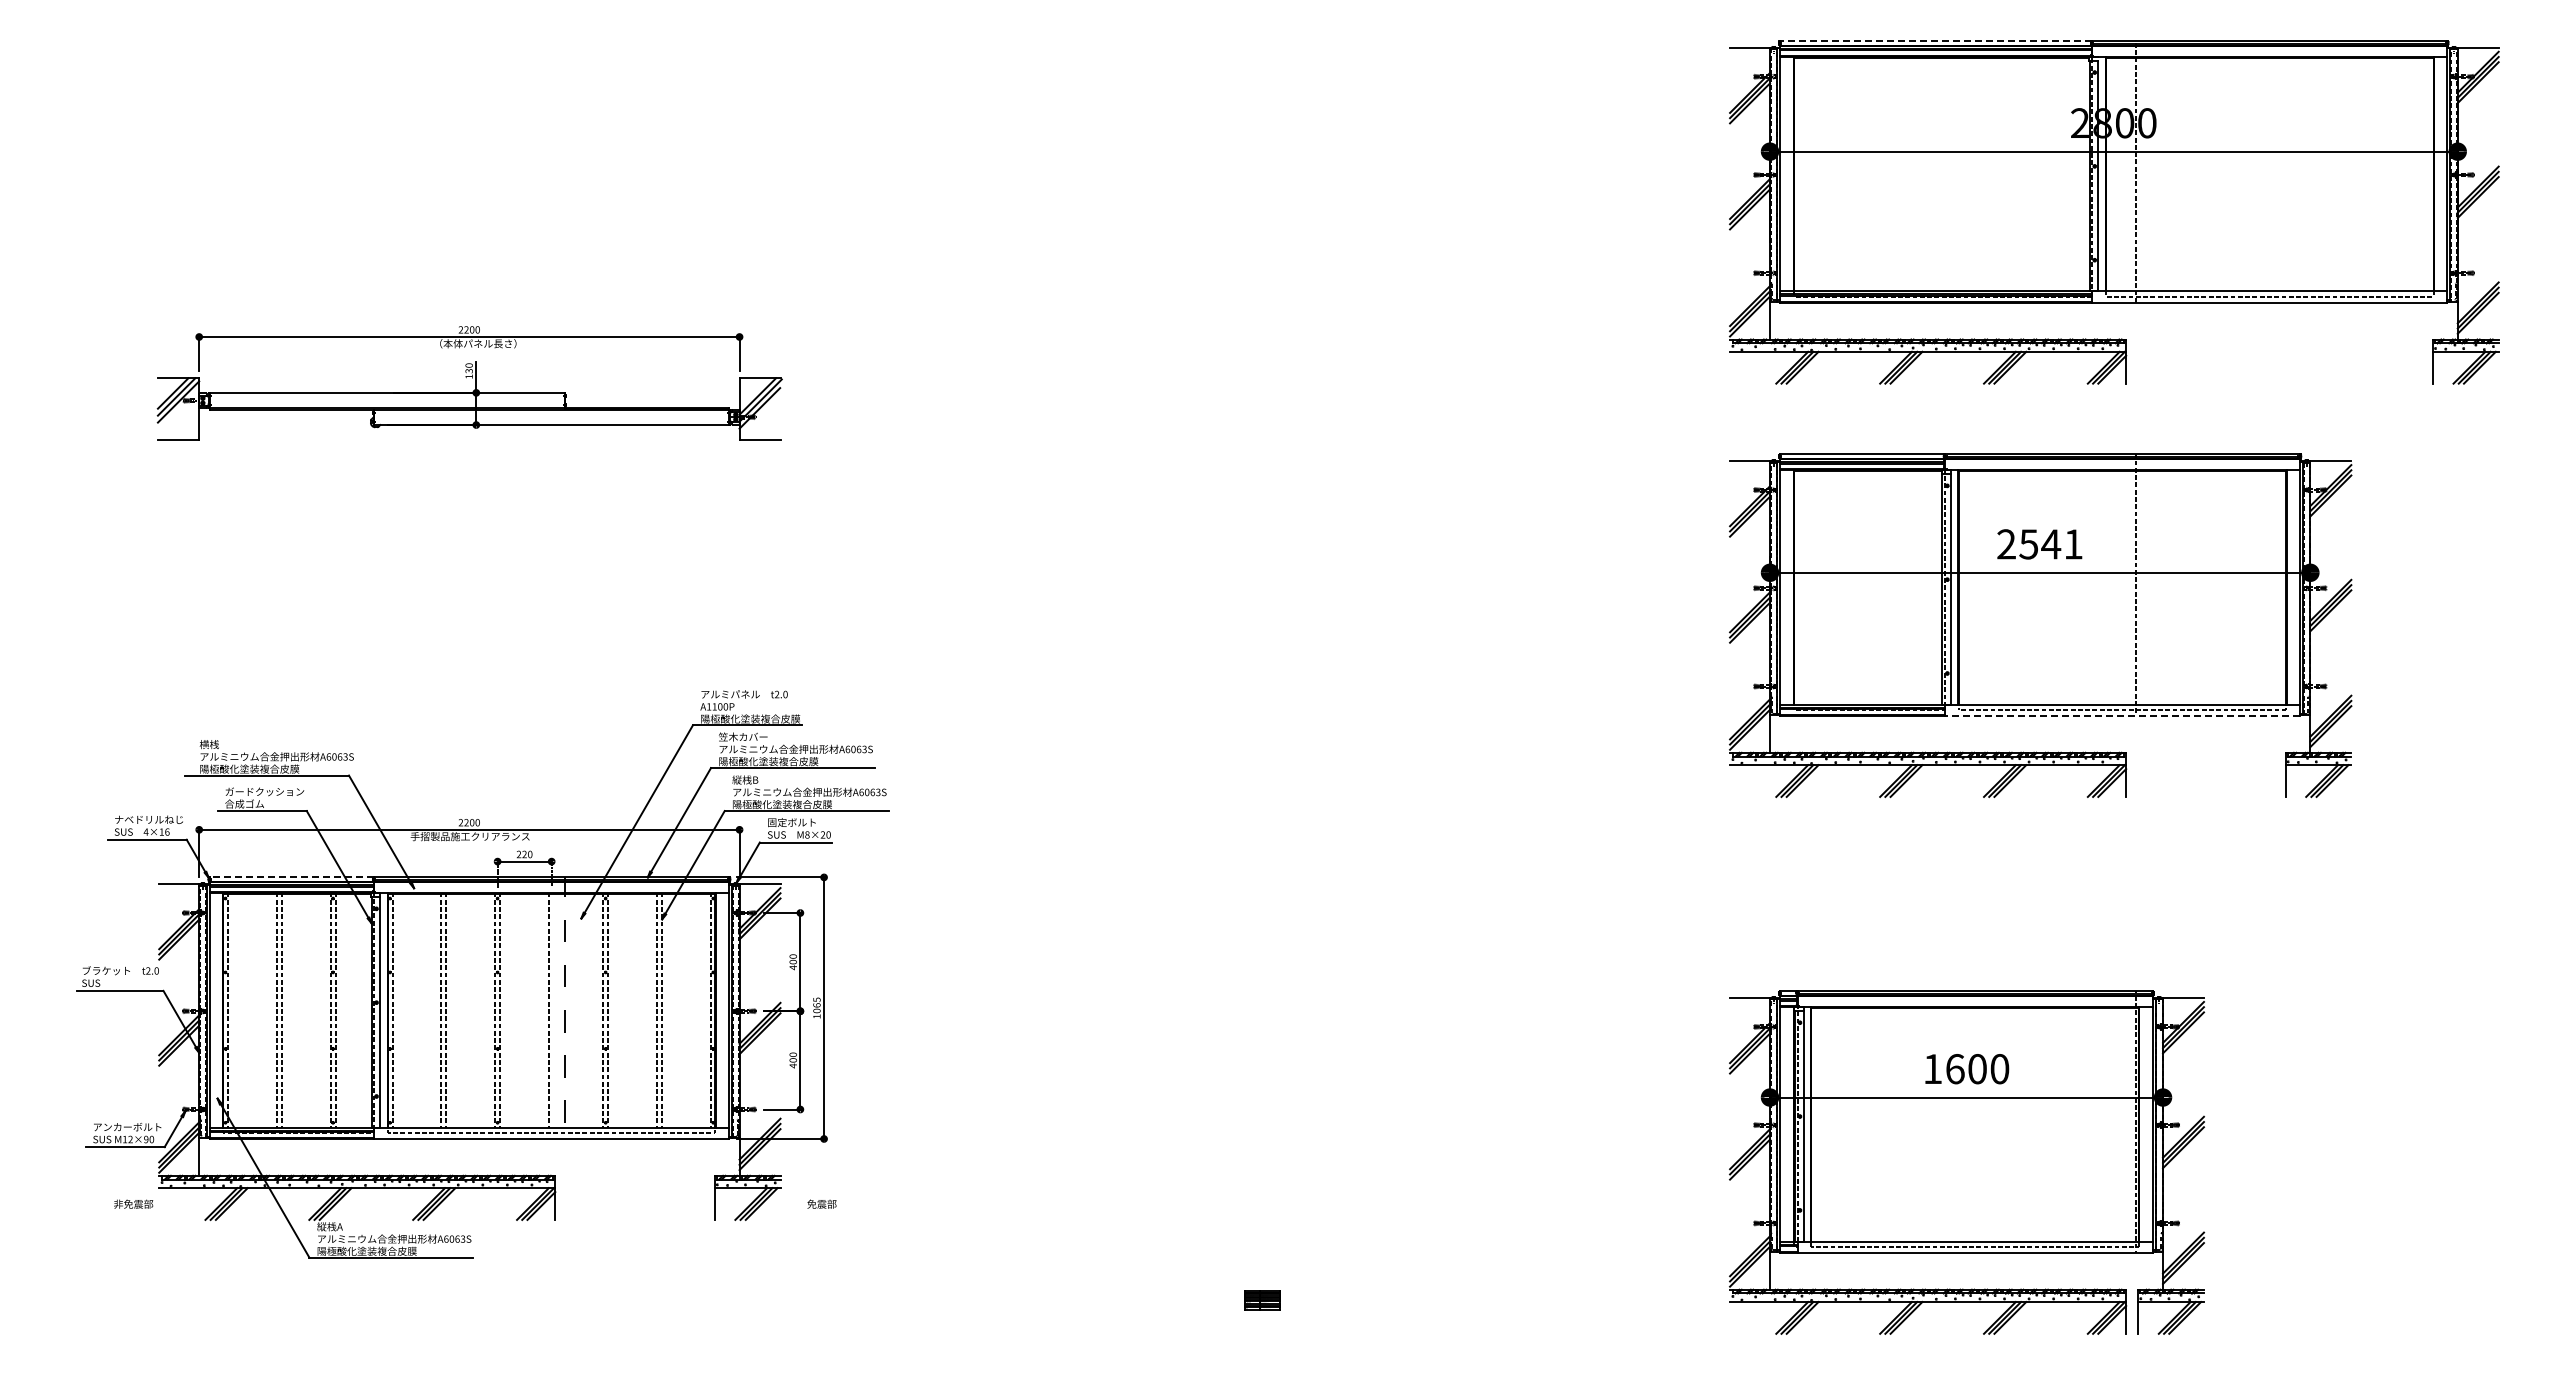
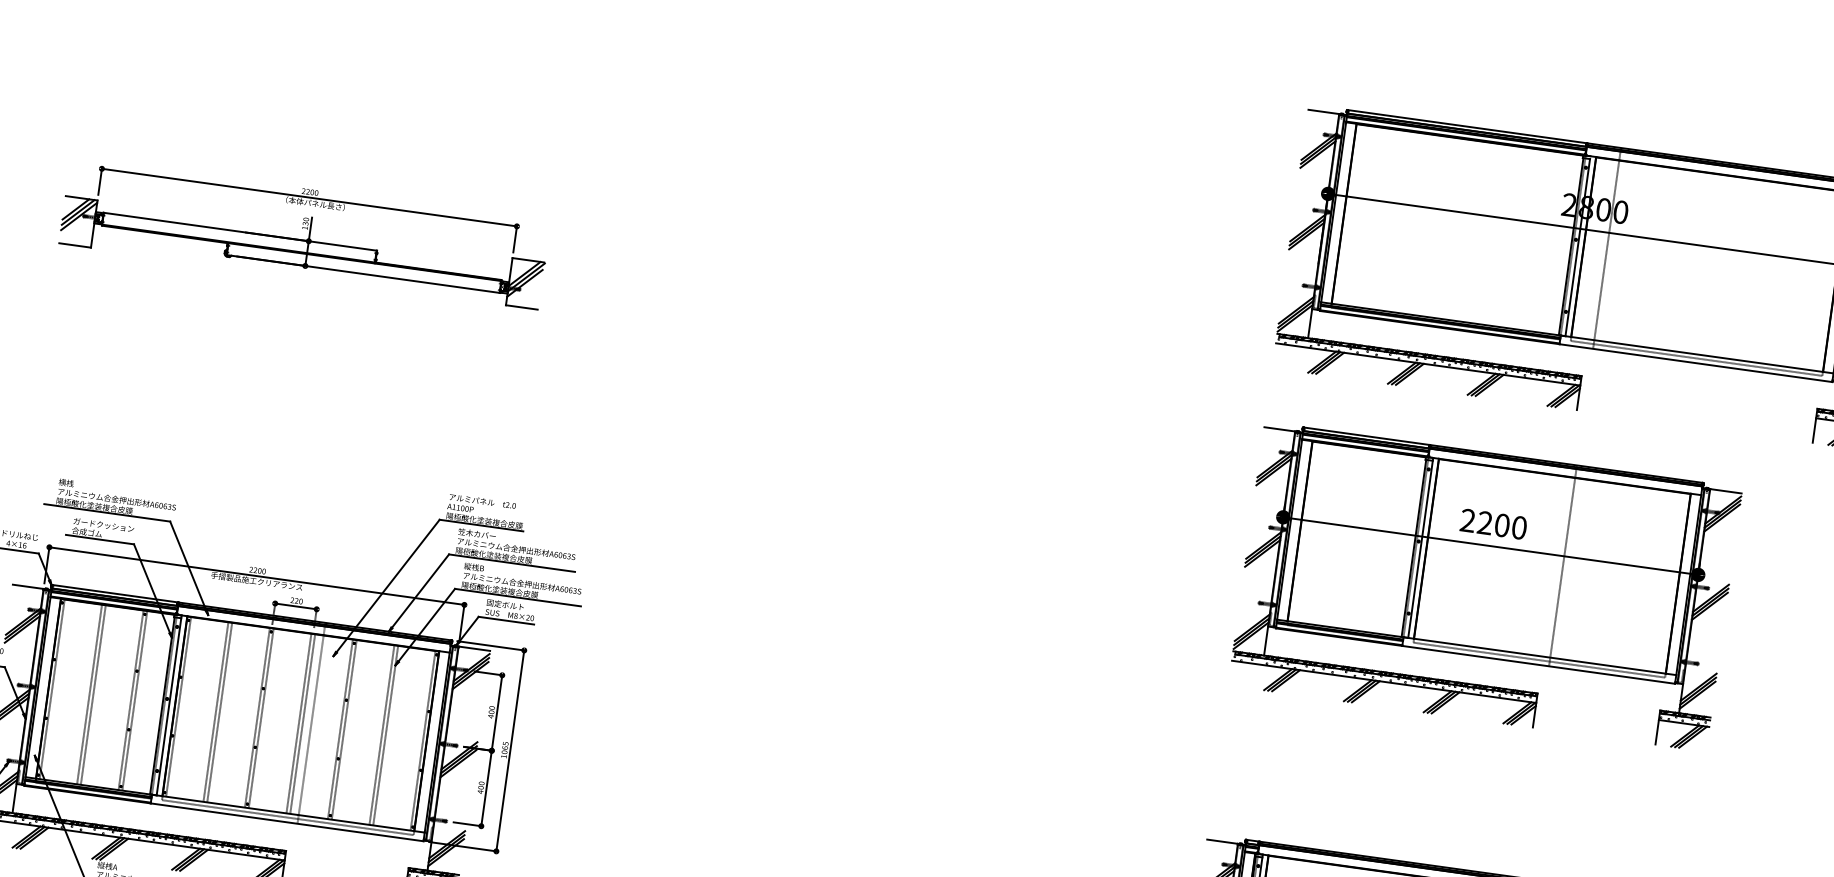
line: (1936, 41) -> (1467, 127), dashed -> solid
text: (2050, 544) -> (1501, 525), 2541 -> 2200
line: (2122, 716) -> (1538, 665), dashed -> solid
line: (291, 877) -> (115, 593), dashed -> solid
line: (554, 1010) -> (303, 723), added

